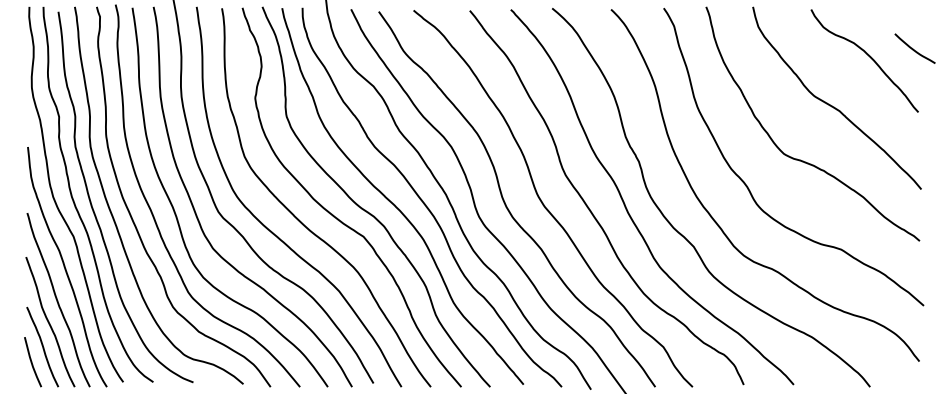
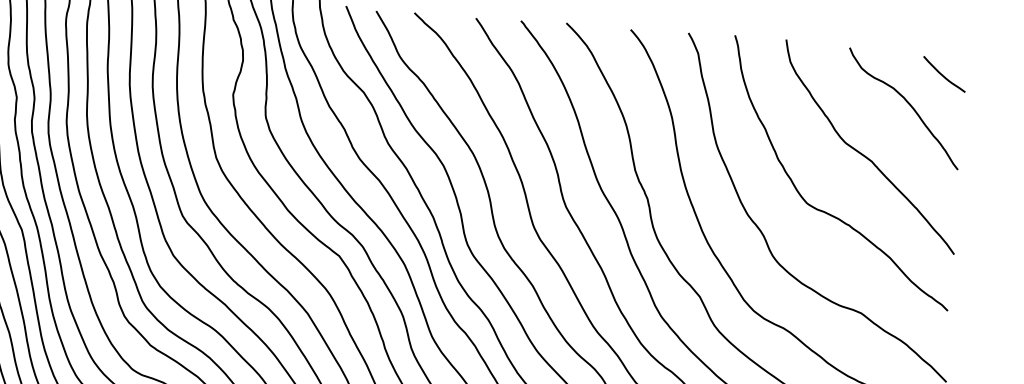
curve: (913, 48) -> (942, 74), moved

